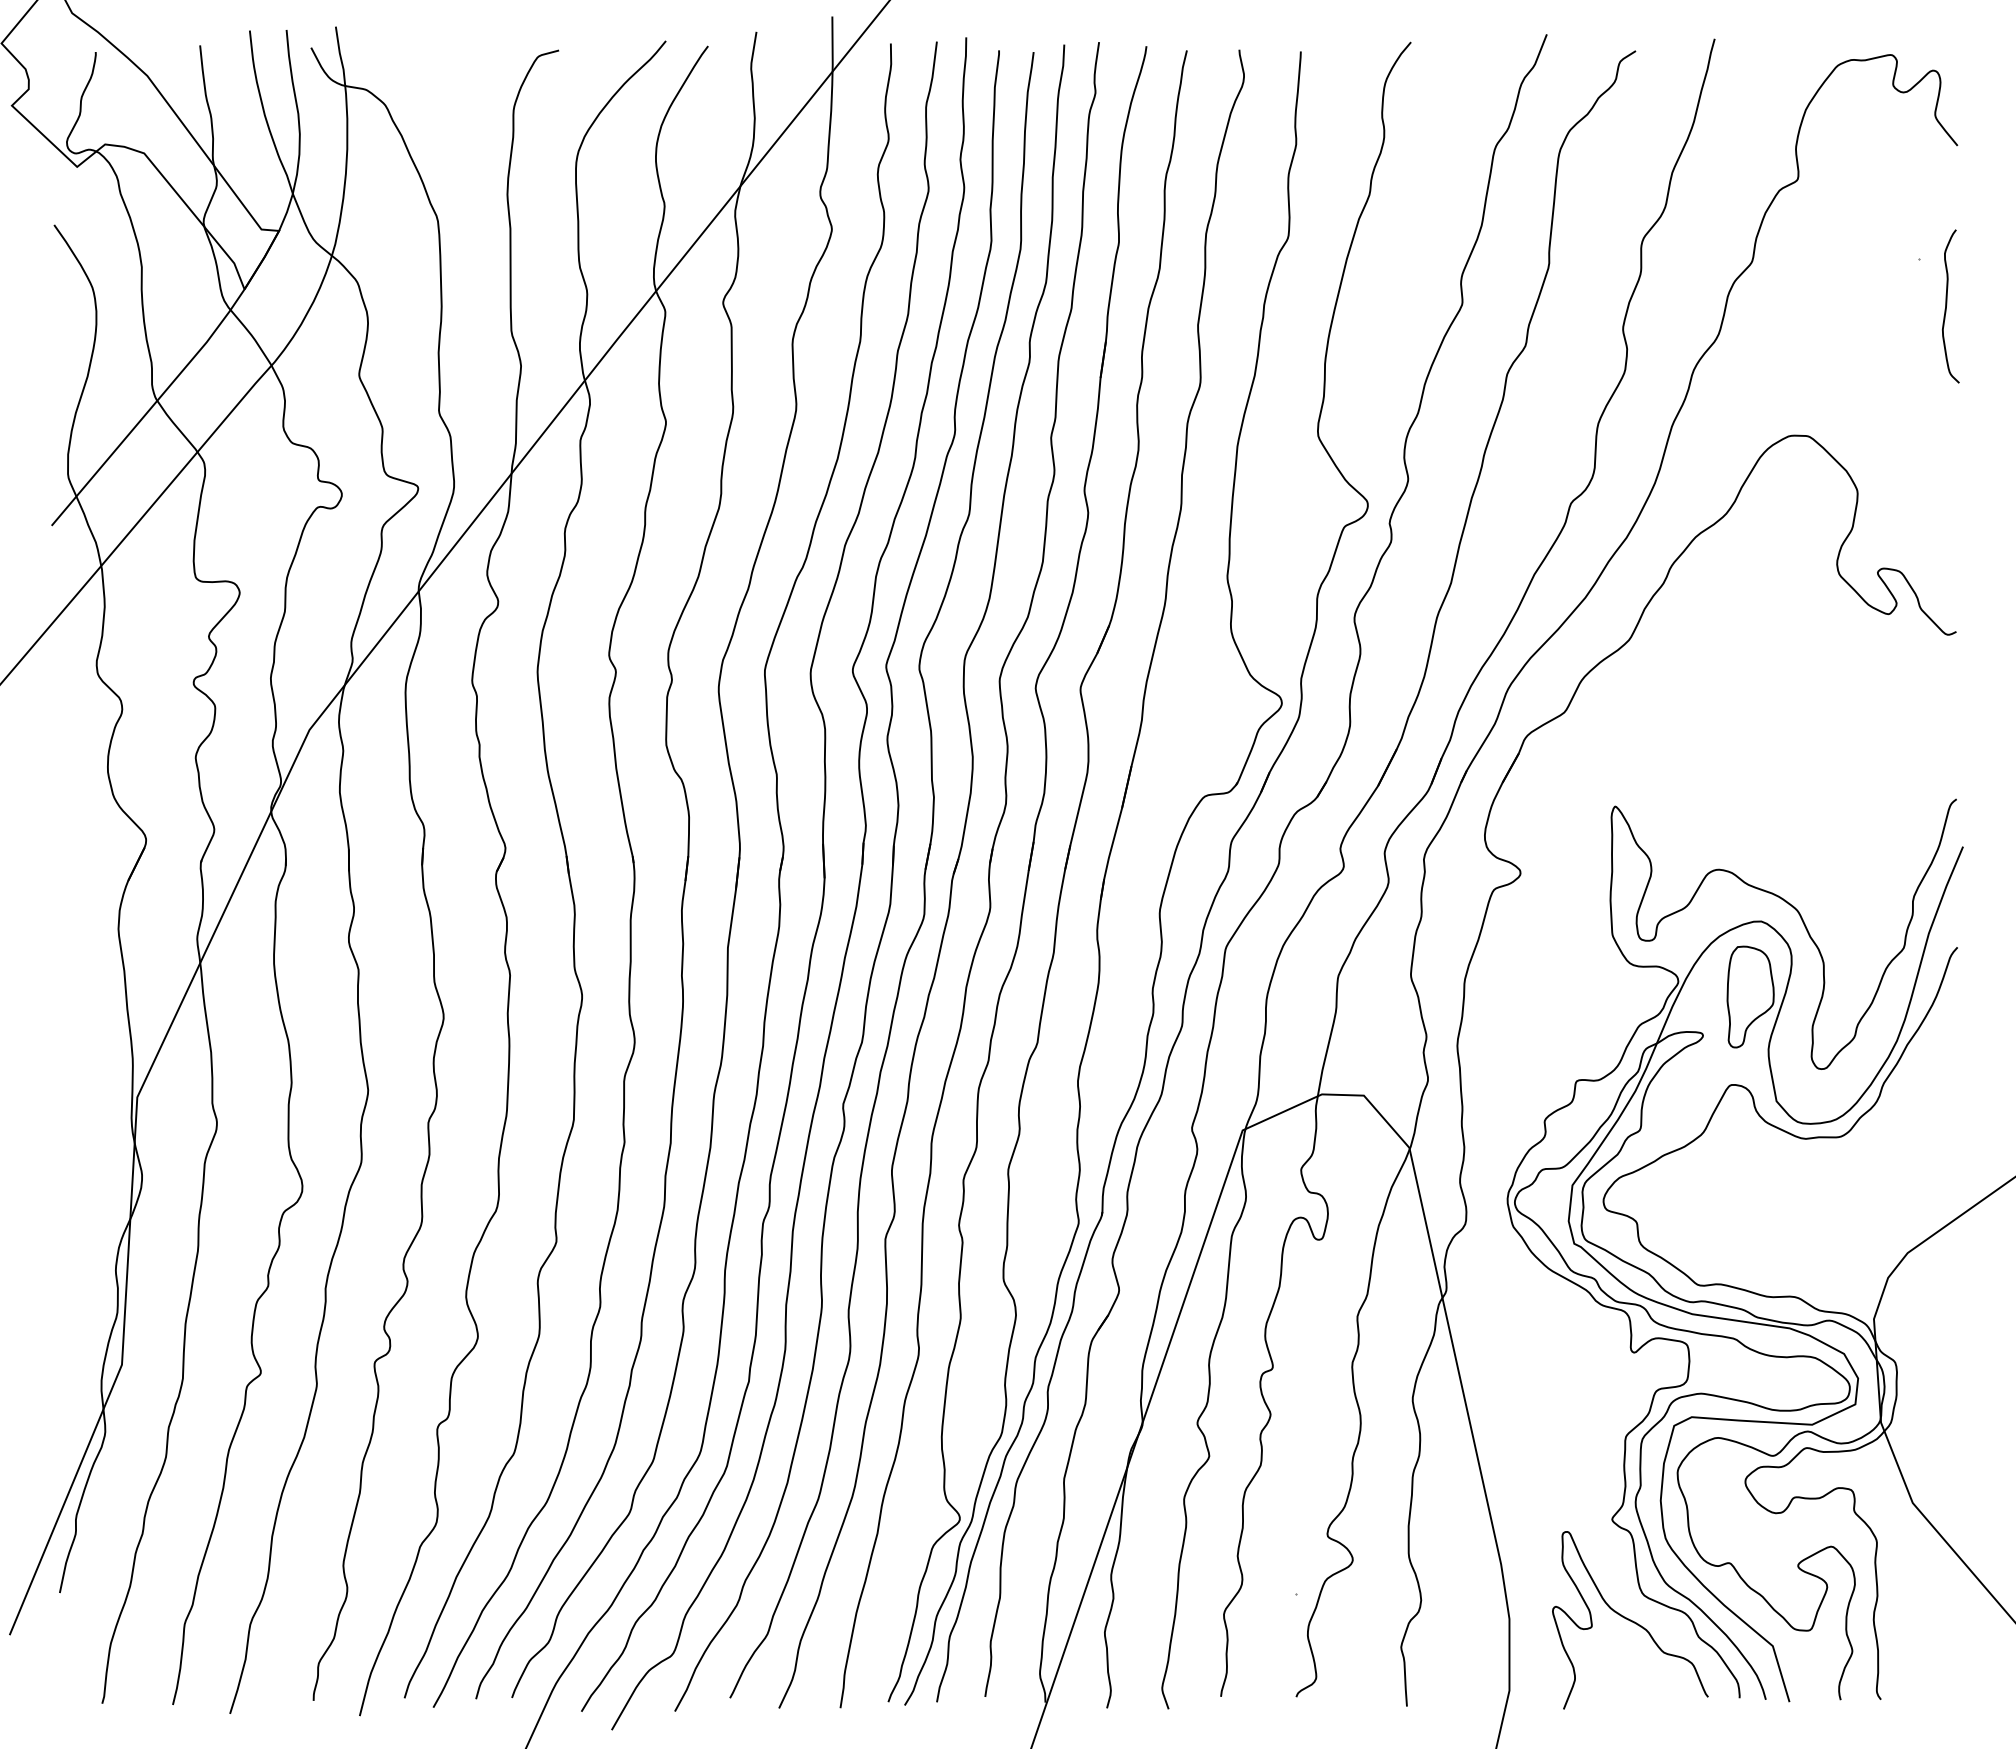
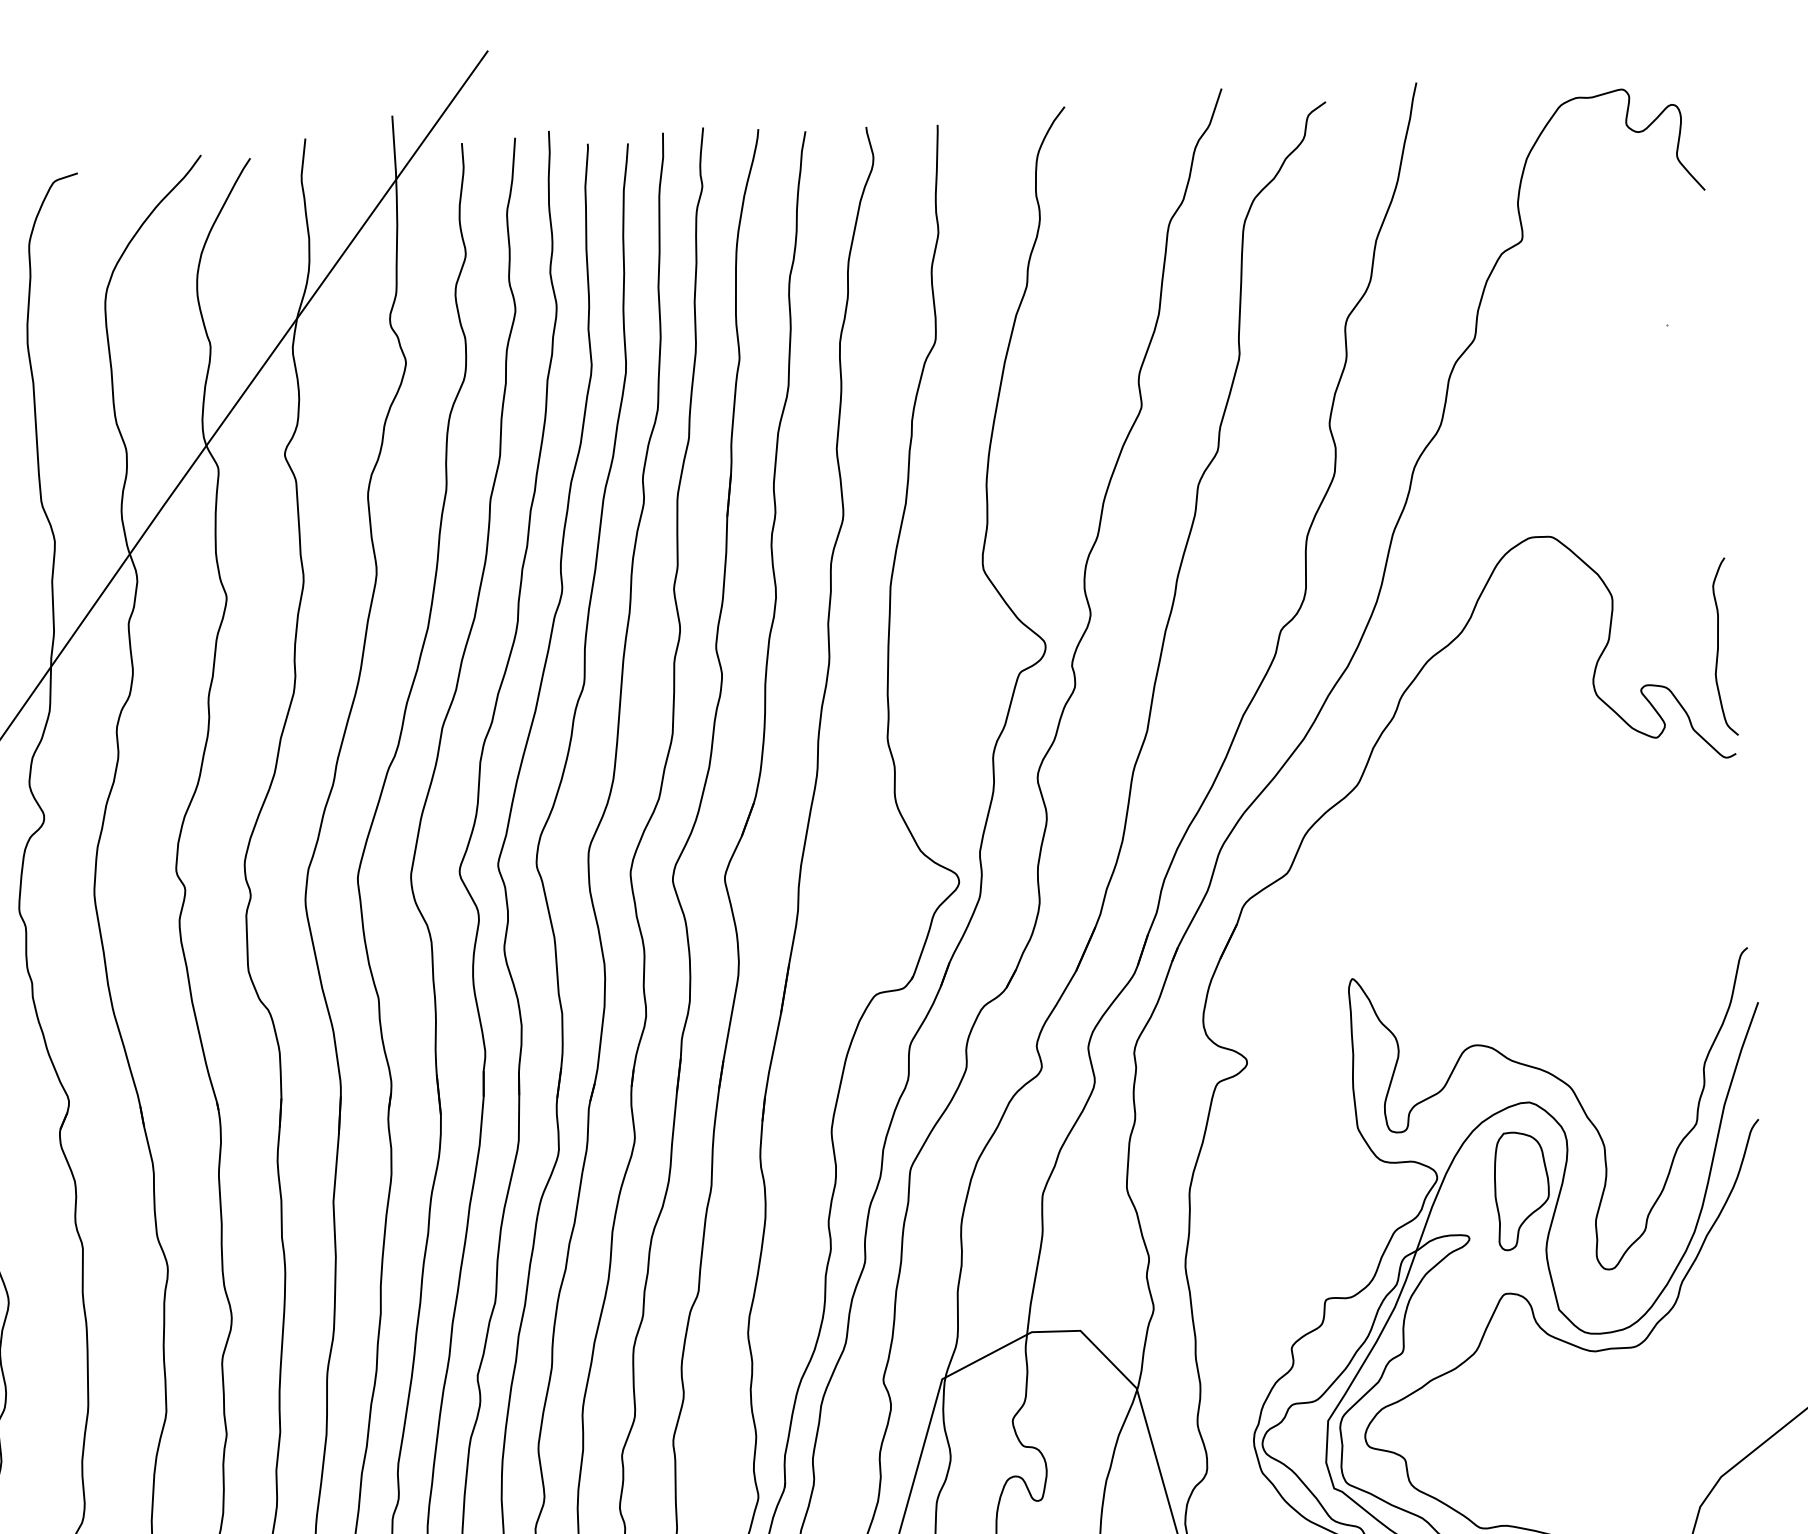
curve: (1947, 304) -> (1719, 644), moved

